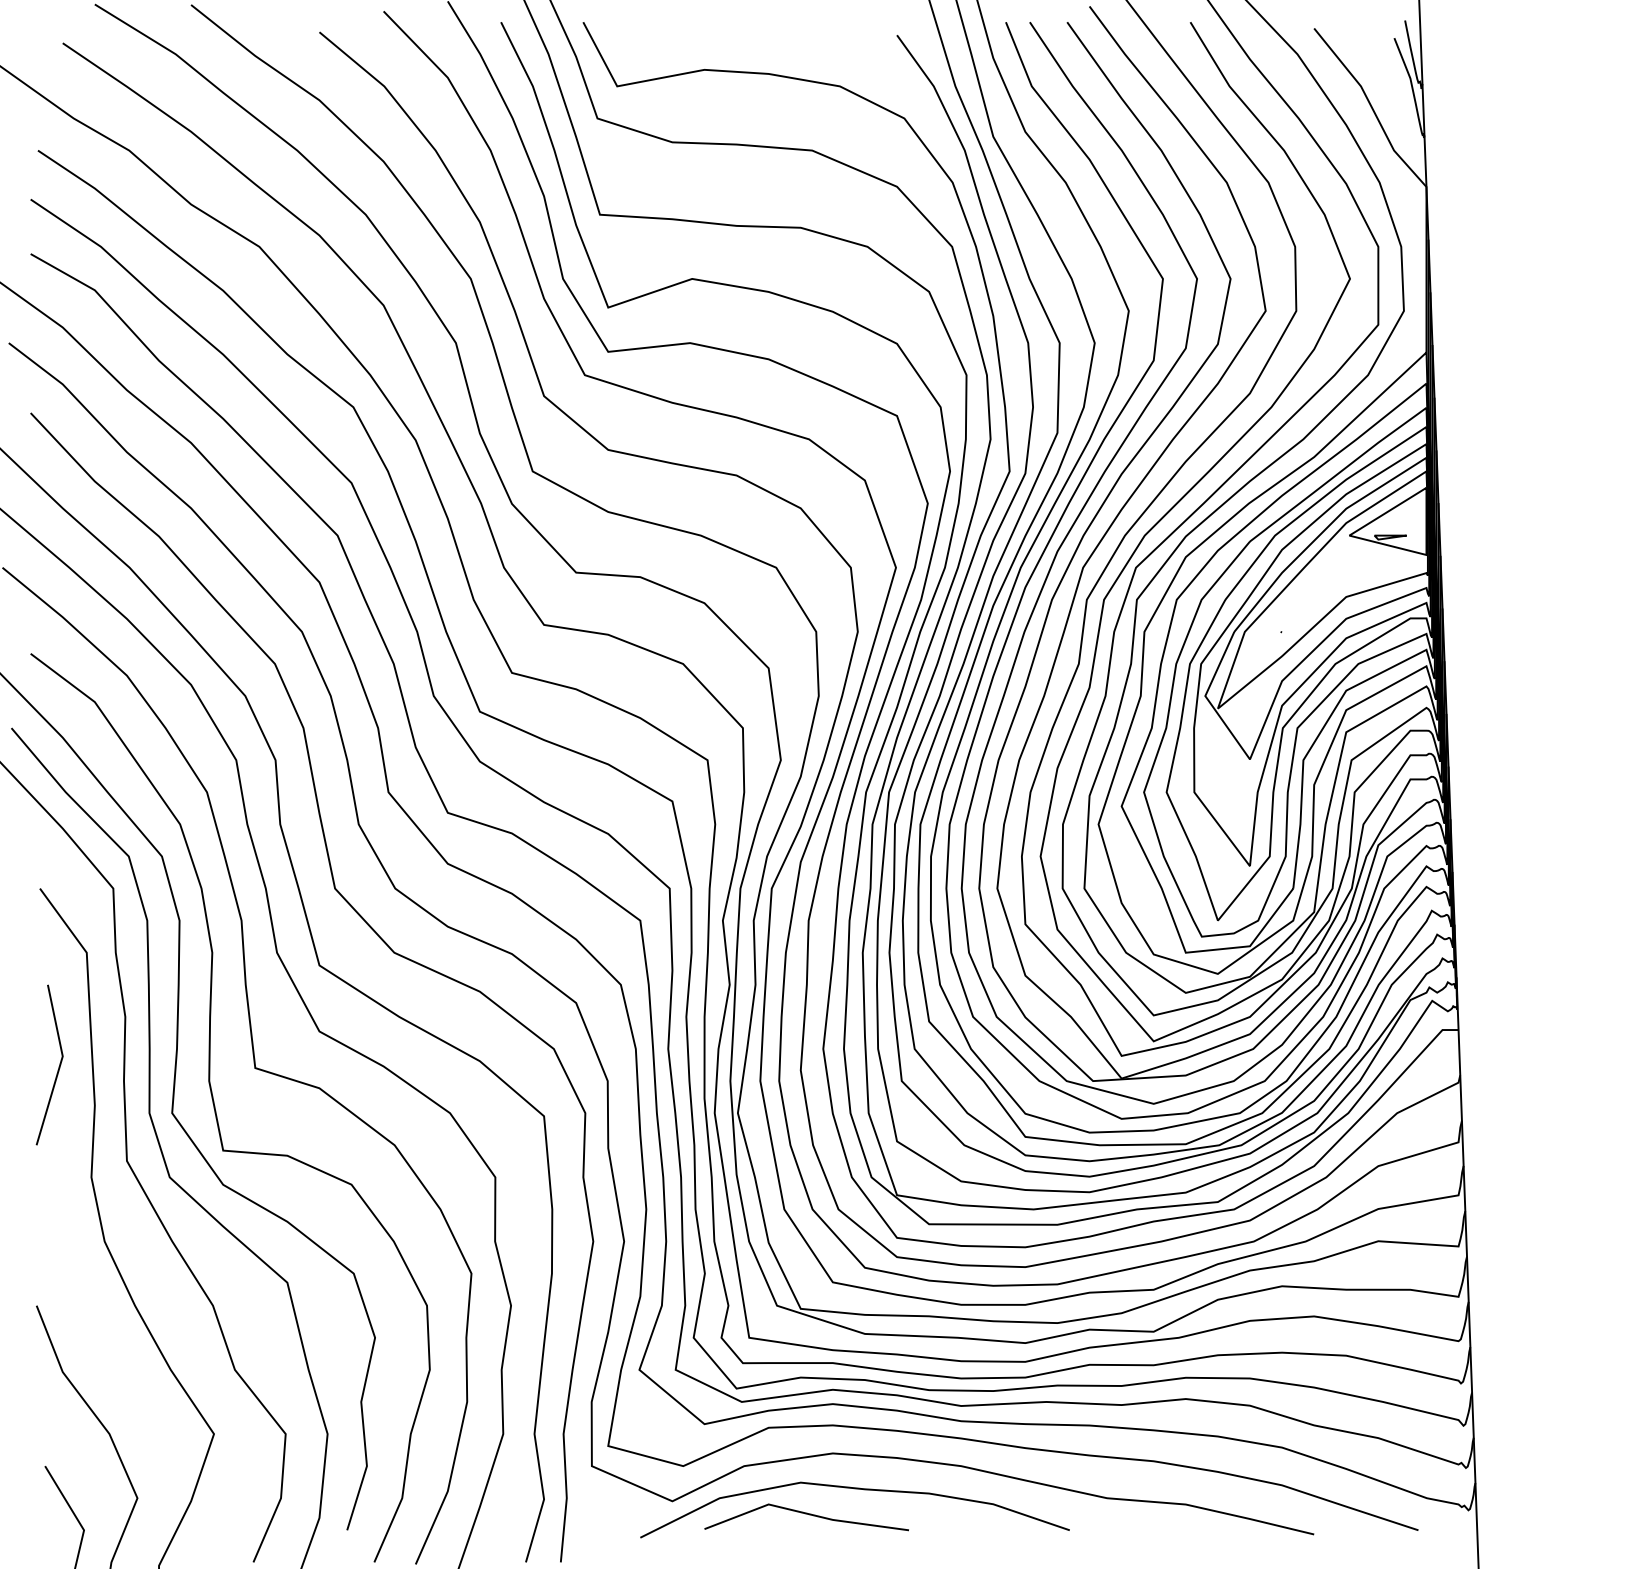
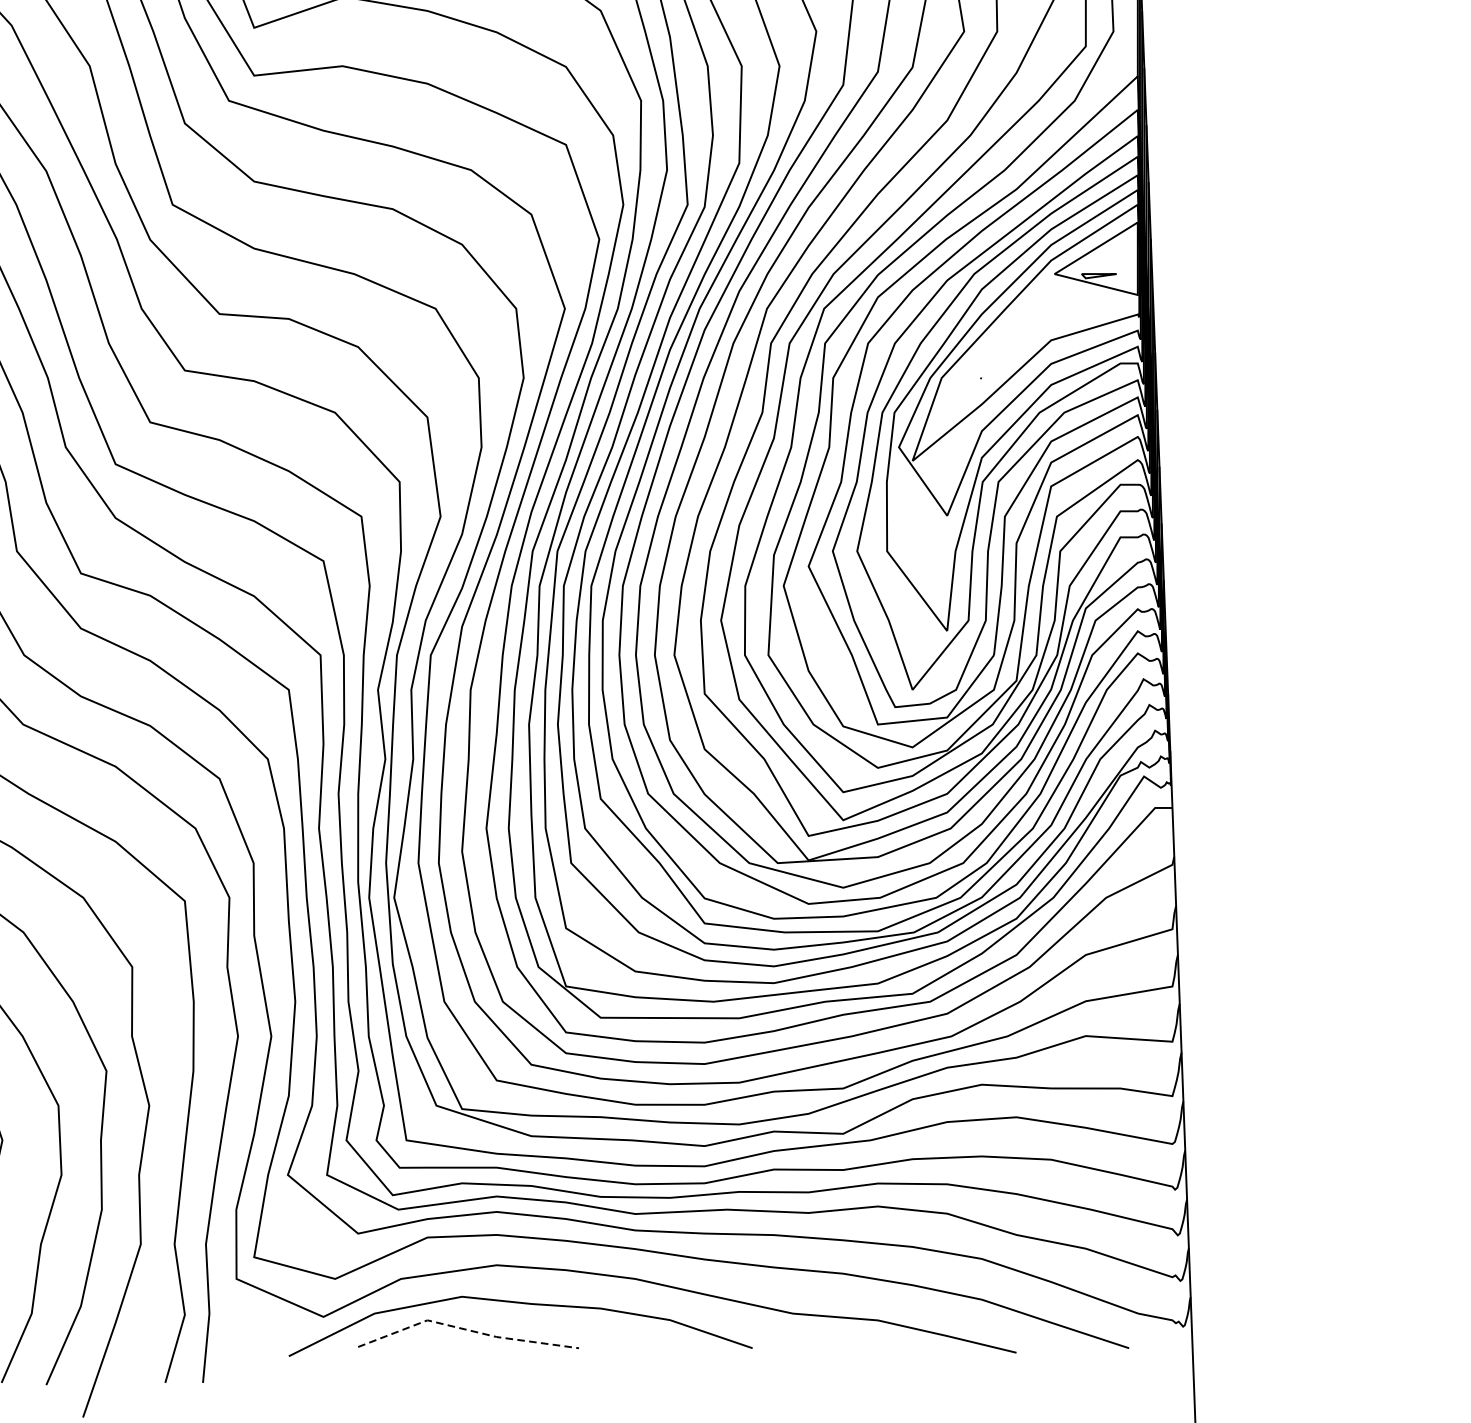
line: (805, 1513) -> (467, 1330), solid -> dashed

